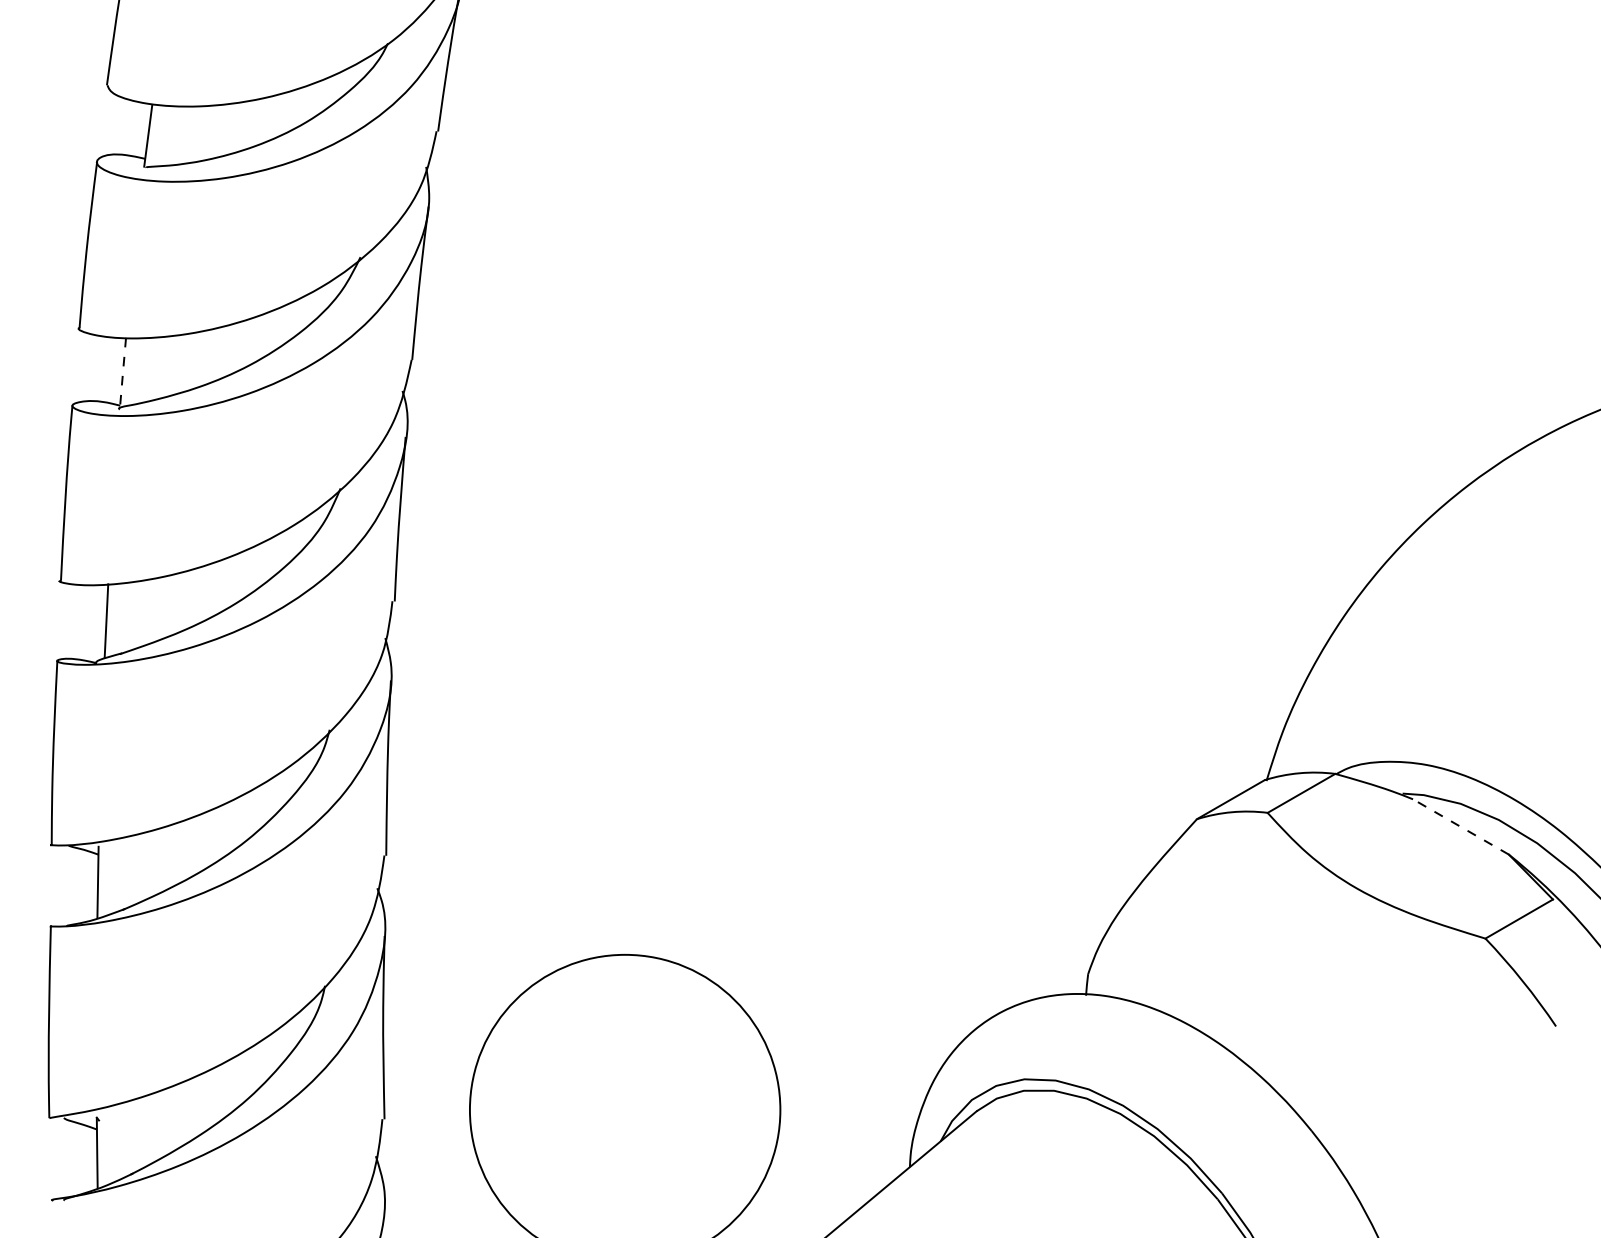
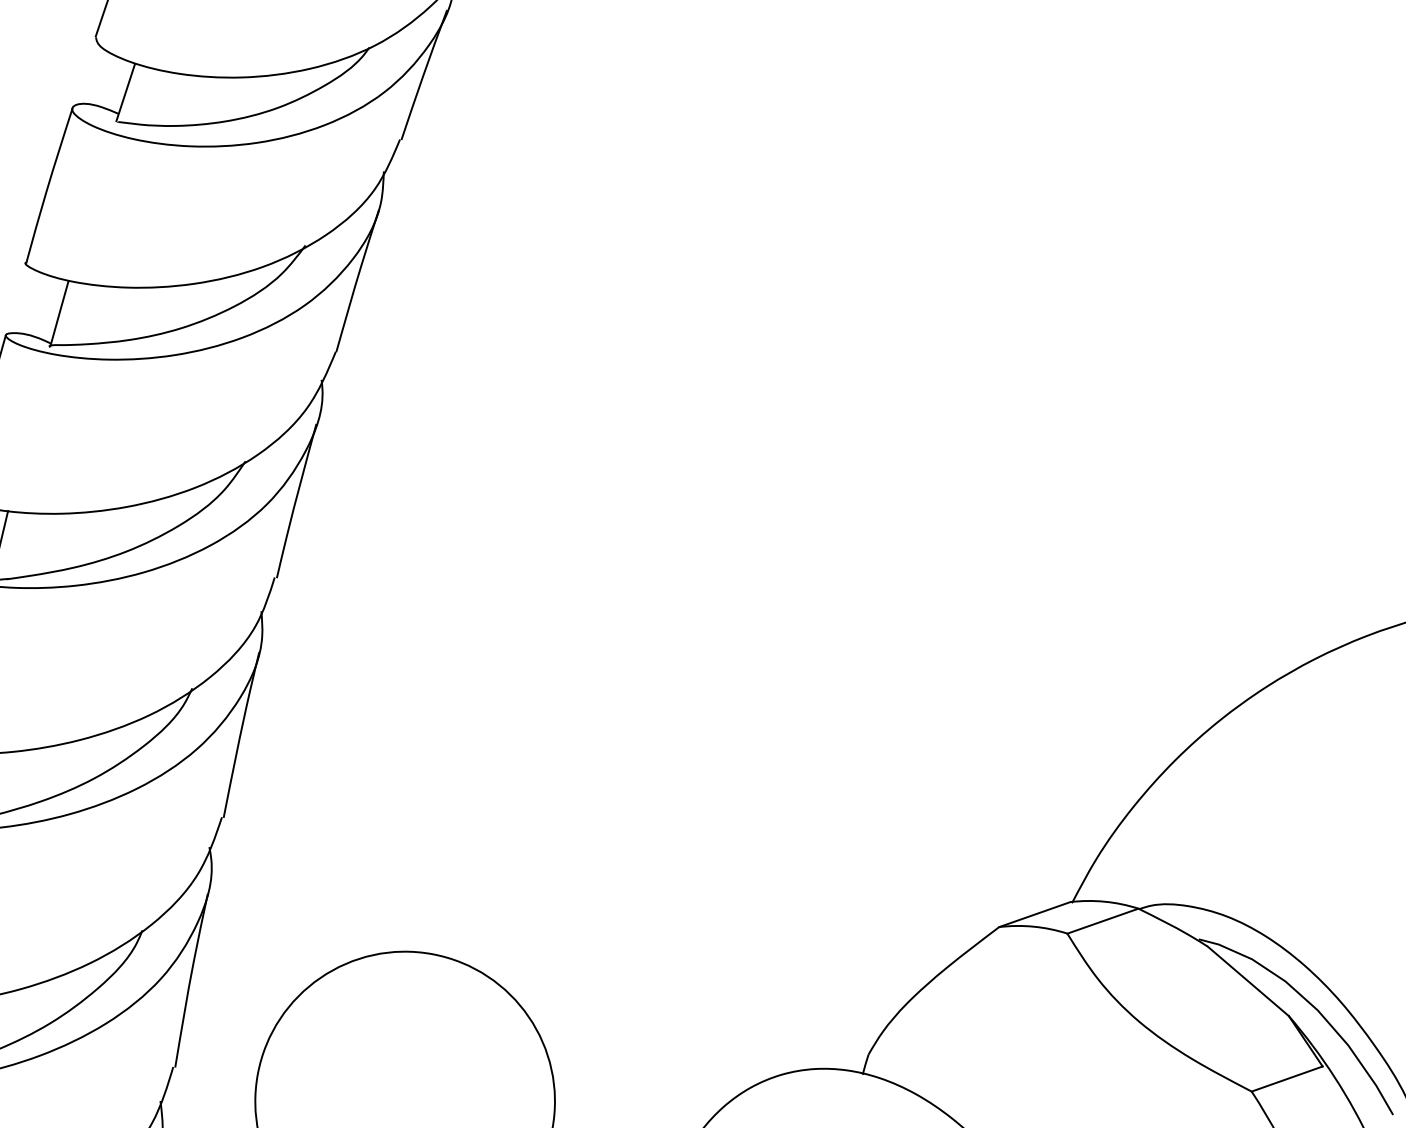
line: (122, 373) -> (59, 313), dashed -> solid
line: (1460, 826) -> (1247, 980), dashed -> solid

